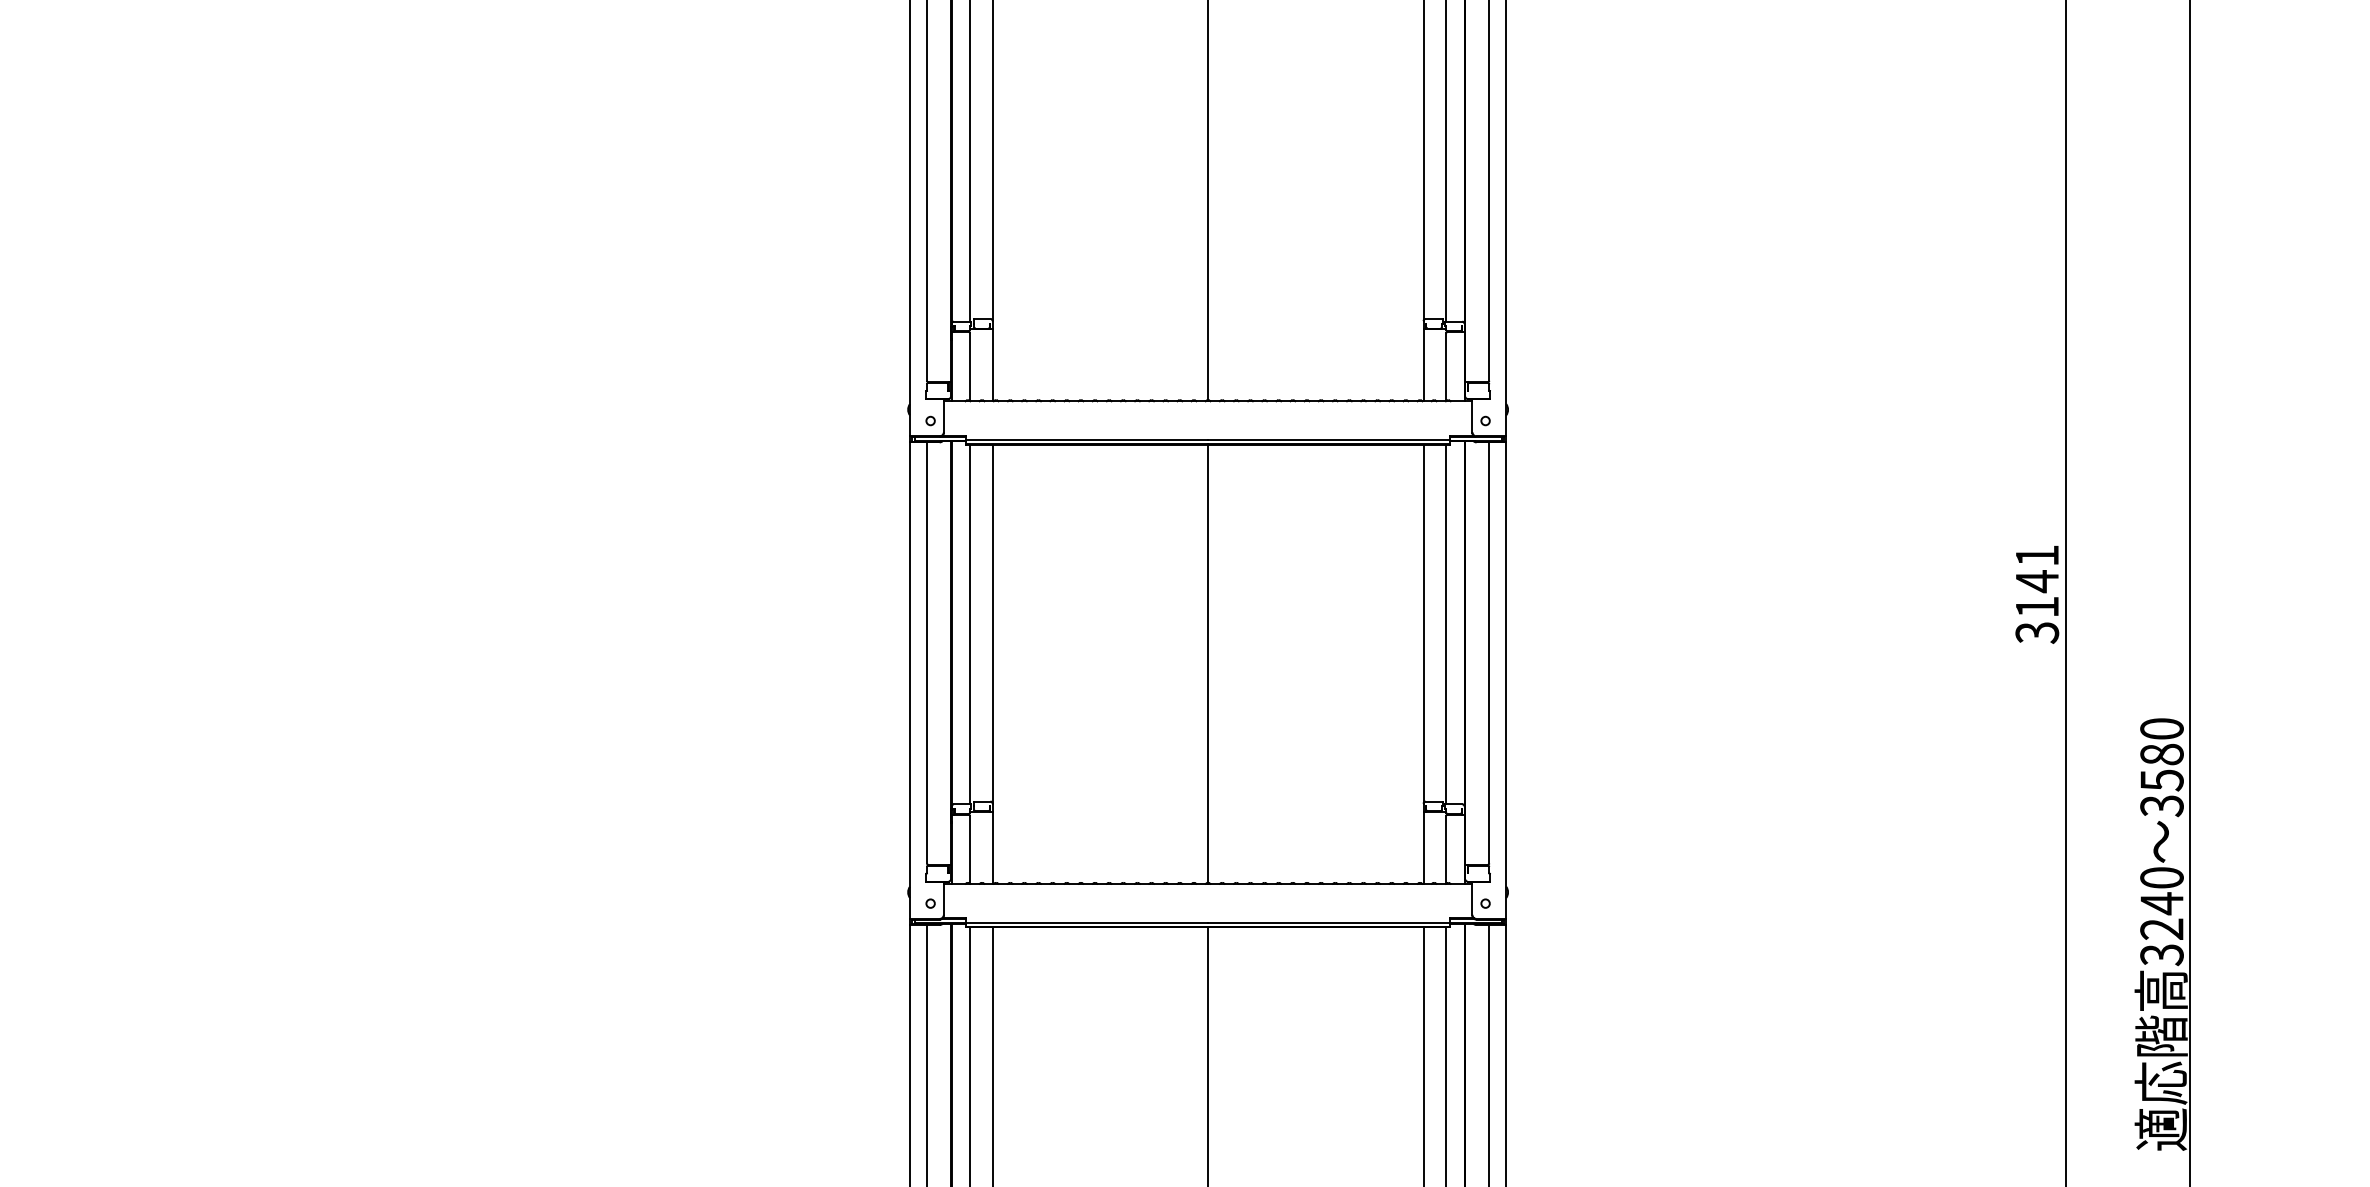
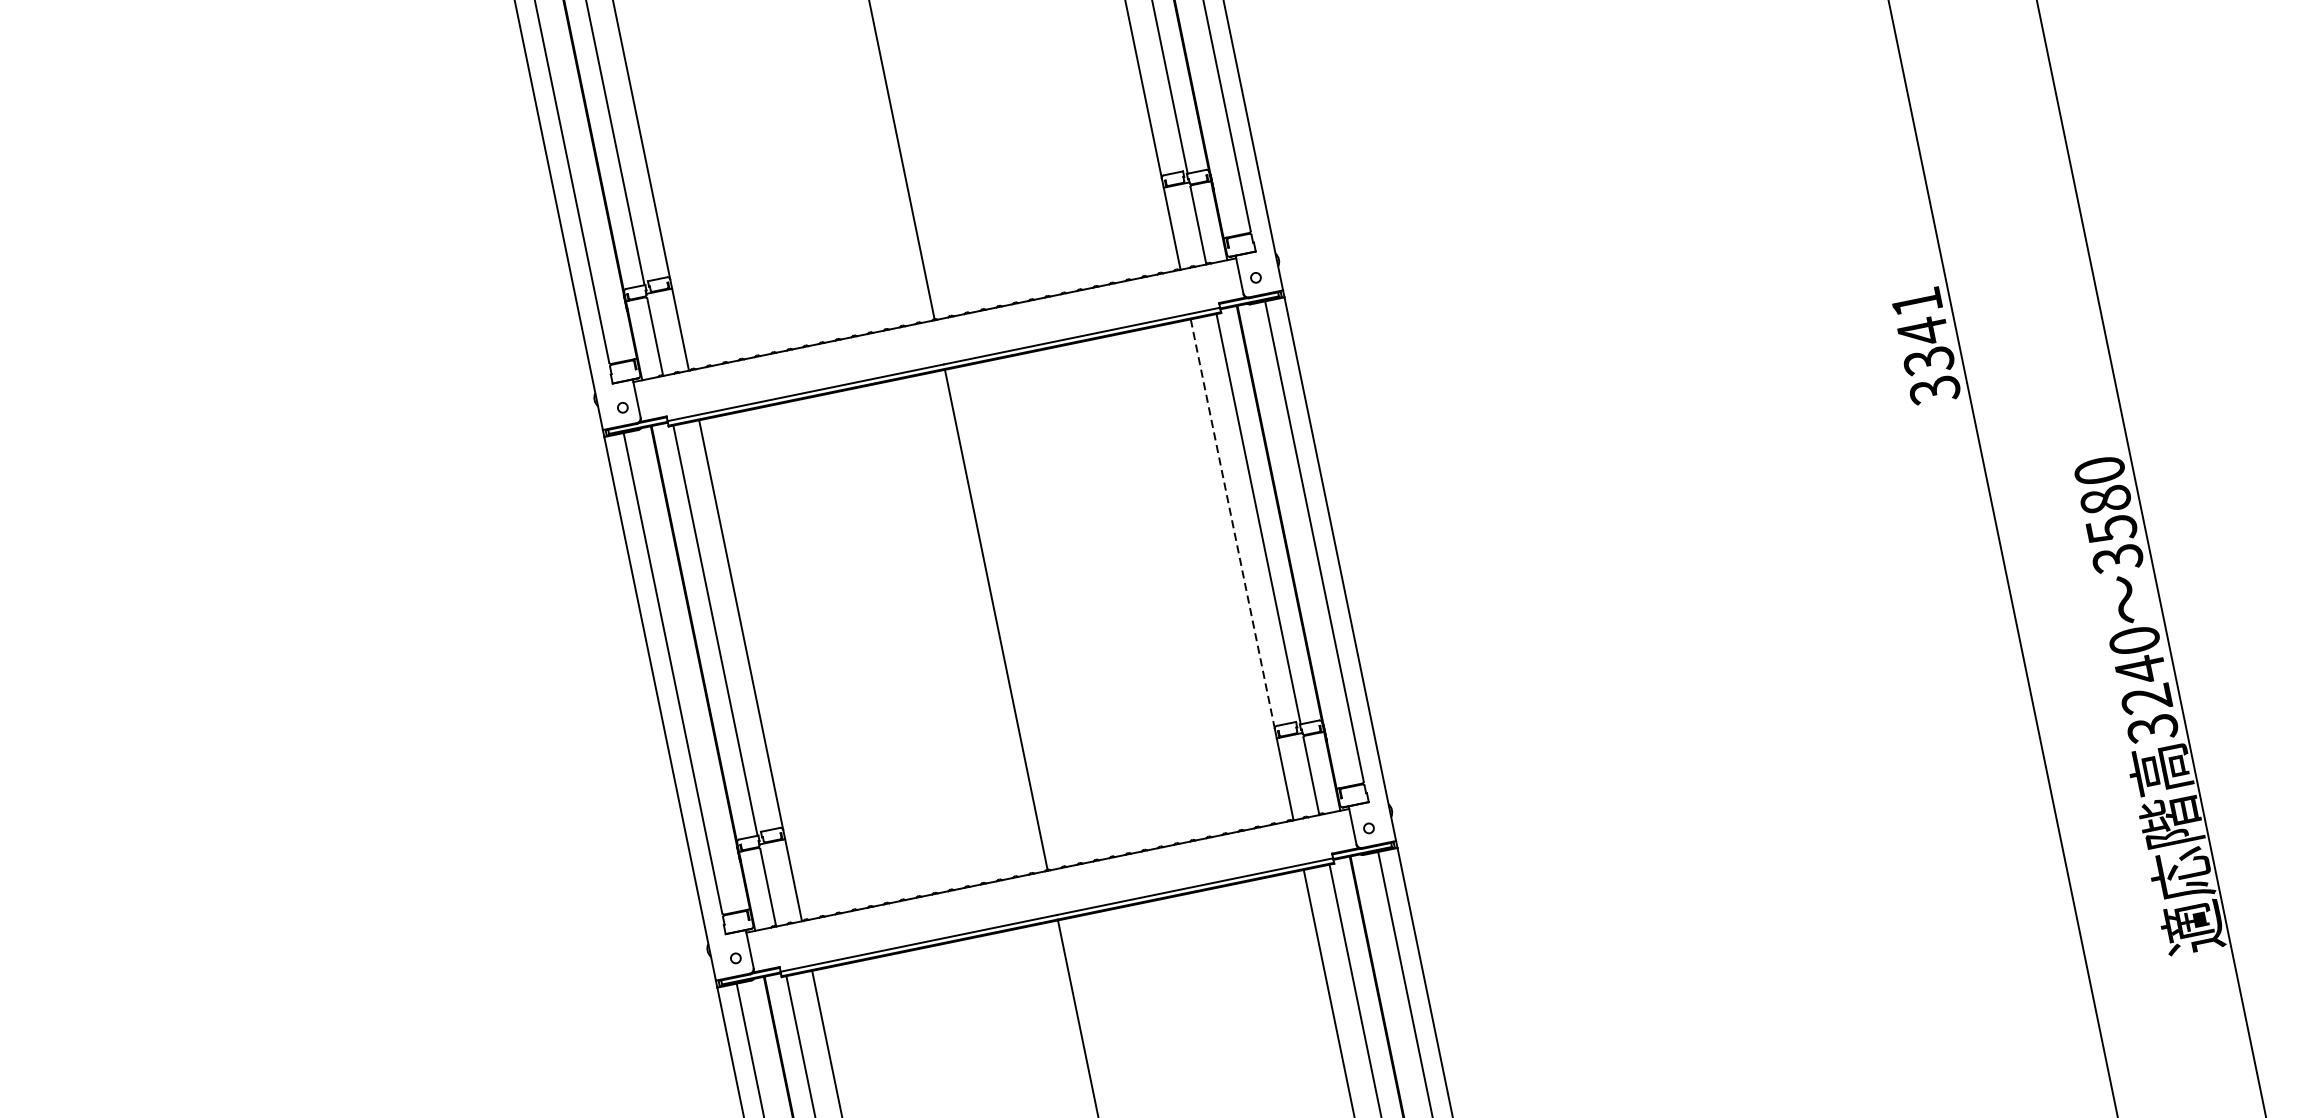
text: (2037, 607) -> (1929, 361), 3141 -> 3341
line: (1423, 624) -> (1232, 524), solid -> dashed

